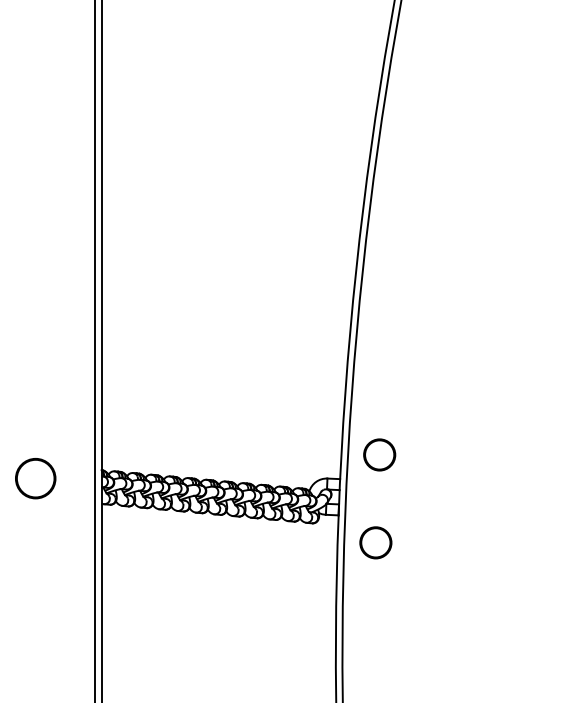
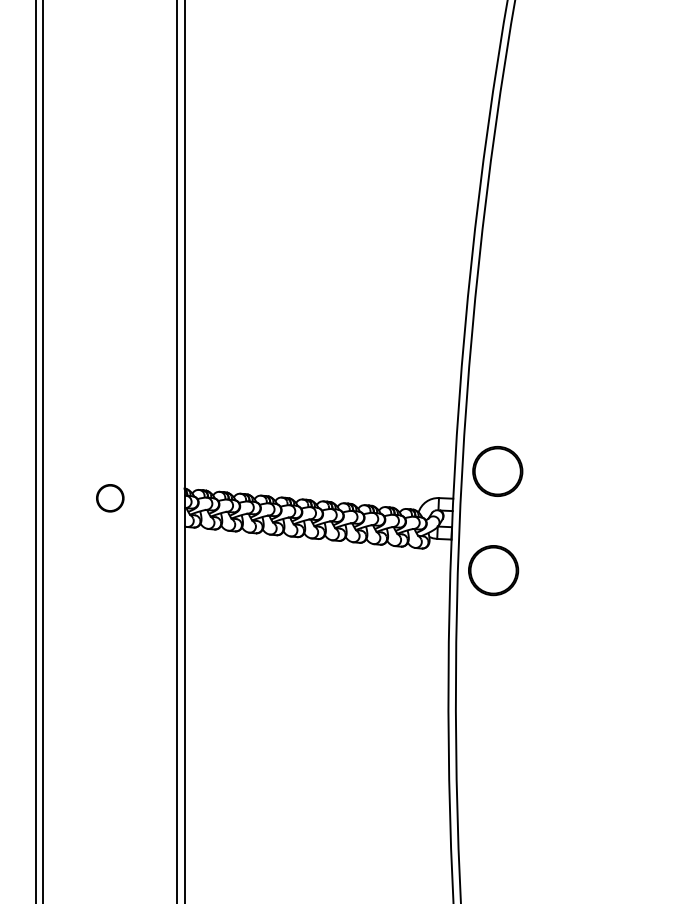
circle: (379, 454) -> (497, 471), size x1.4
part: (36, 478) -> (110, 498), size x0.6
circle: (375, 542) -> (493, 570), size x1.4

